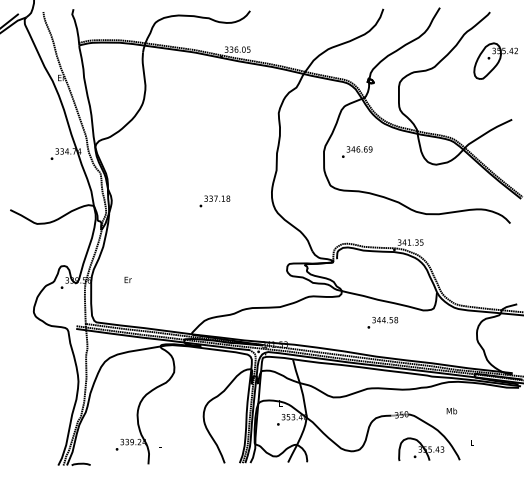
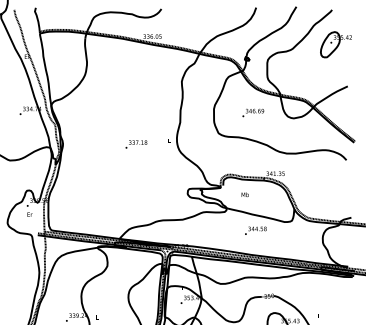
text: (357, 151) -> (253, 112), moved
text: (127, 279) -> (29, 214), moved
text: (451, 410) -> (244, 194), moved

